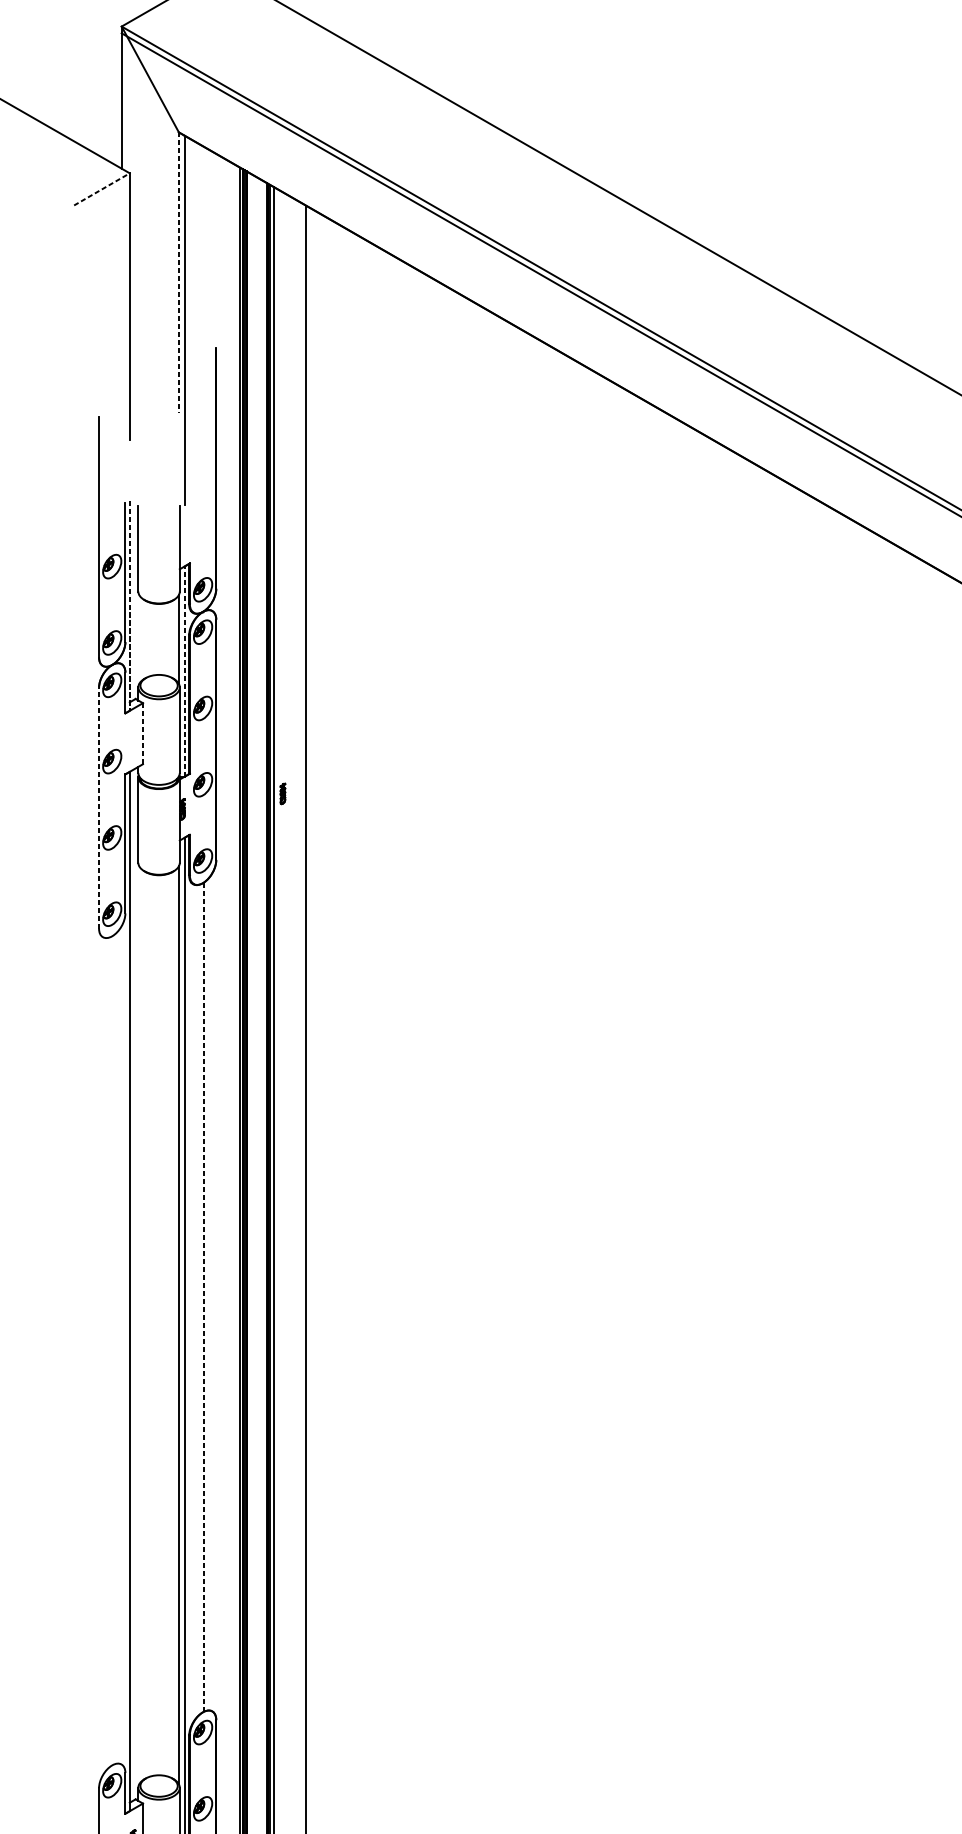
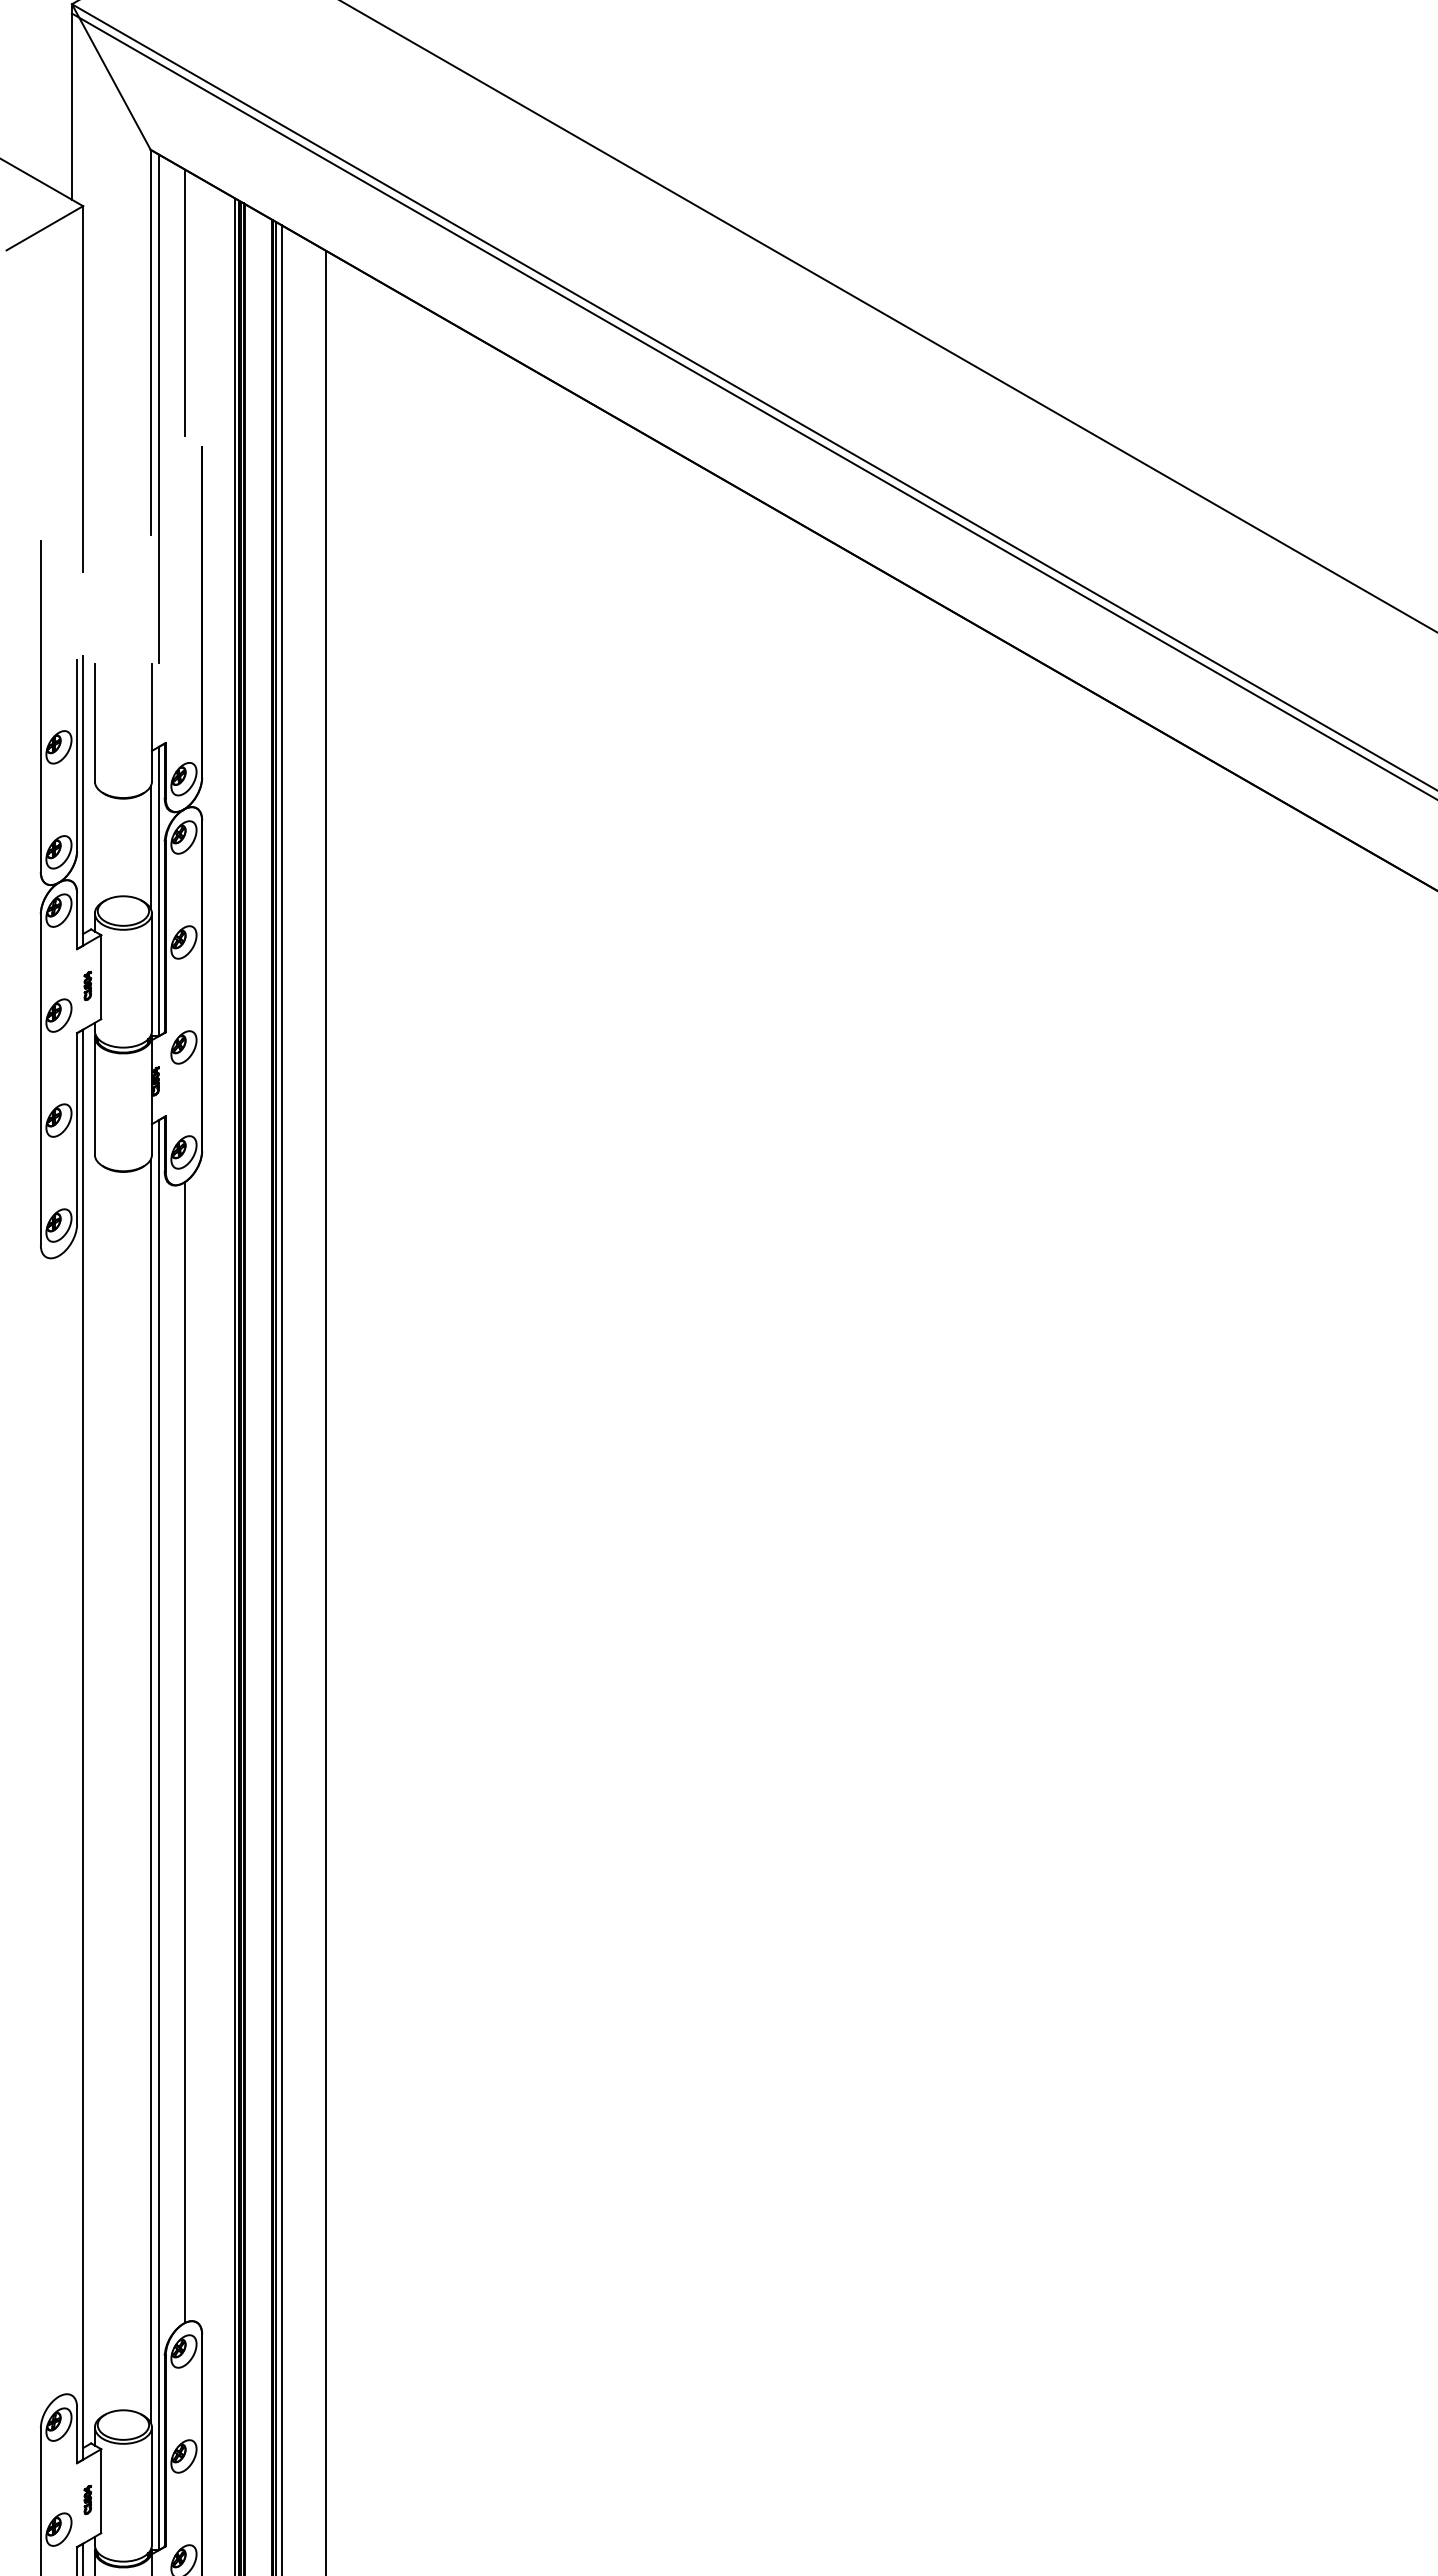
line: (102, 189) -> (45, 228), dashed -> solid
line: (203, 243) -> (184, 302), added
line: (178, 272) -> (150, 342), dashed -> solid
line: (130, 606) -> (83, 801), dashed -> solid
line: (184, 671) -> (158, 891), dashed -> solid
line: (143, 733) -> (101, 976), dashed -> solid
part: (282, 793) -> (87, 985), moved
line: (98, 808) -> (40, 1079), dashed -> solid
line: (203, 1297) -> (184, 1752), dashed -> solid

